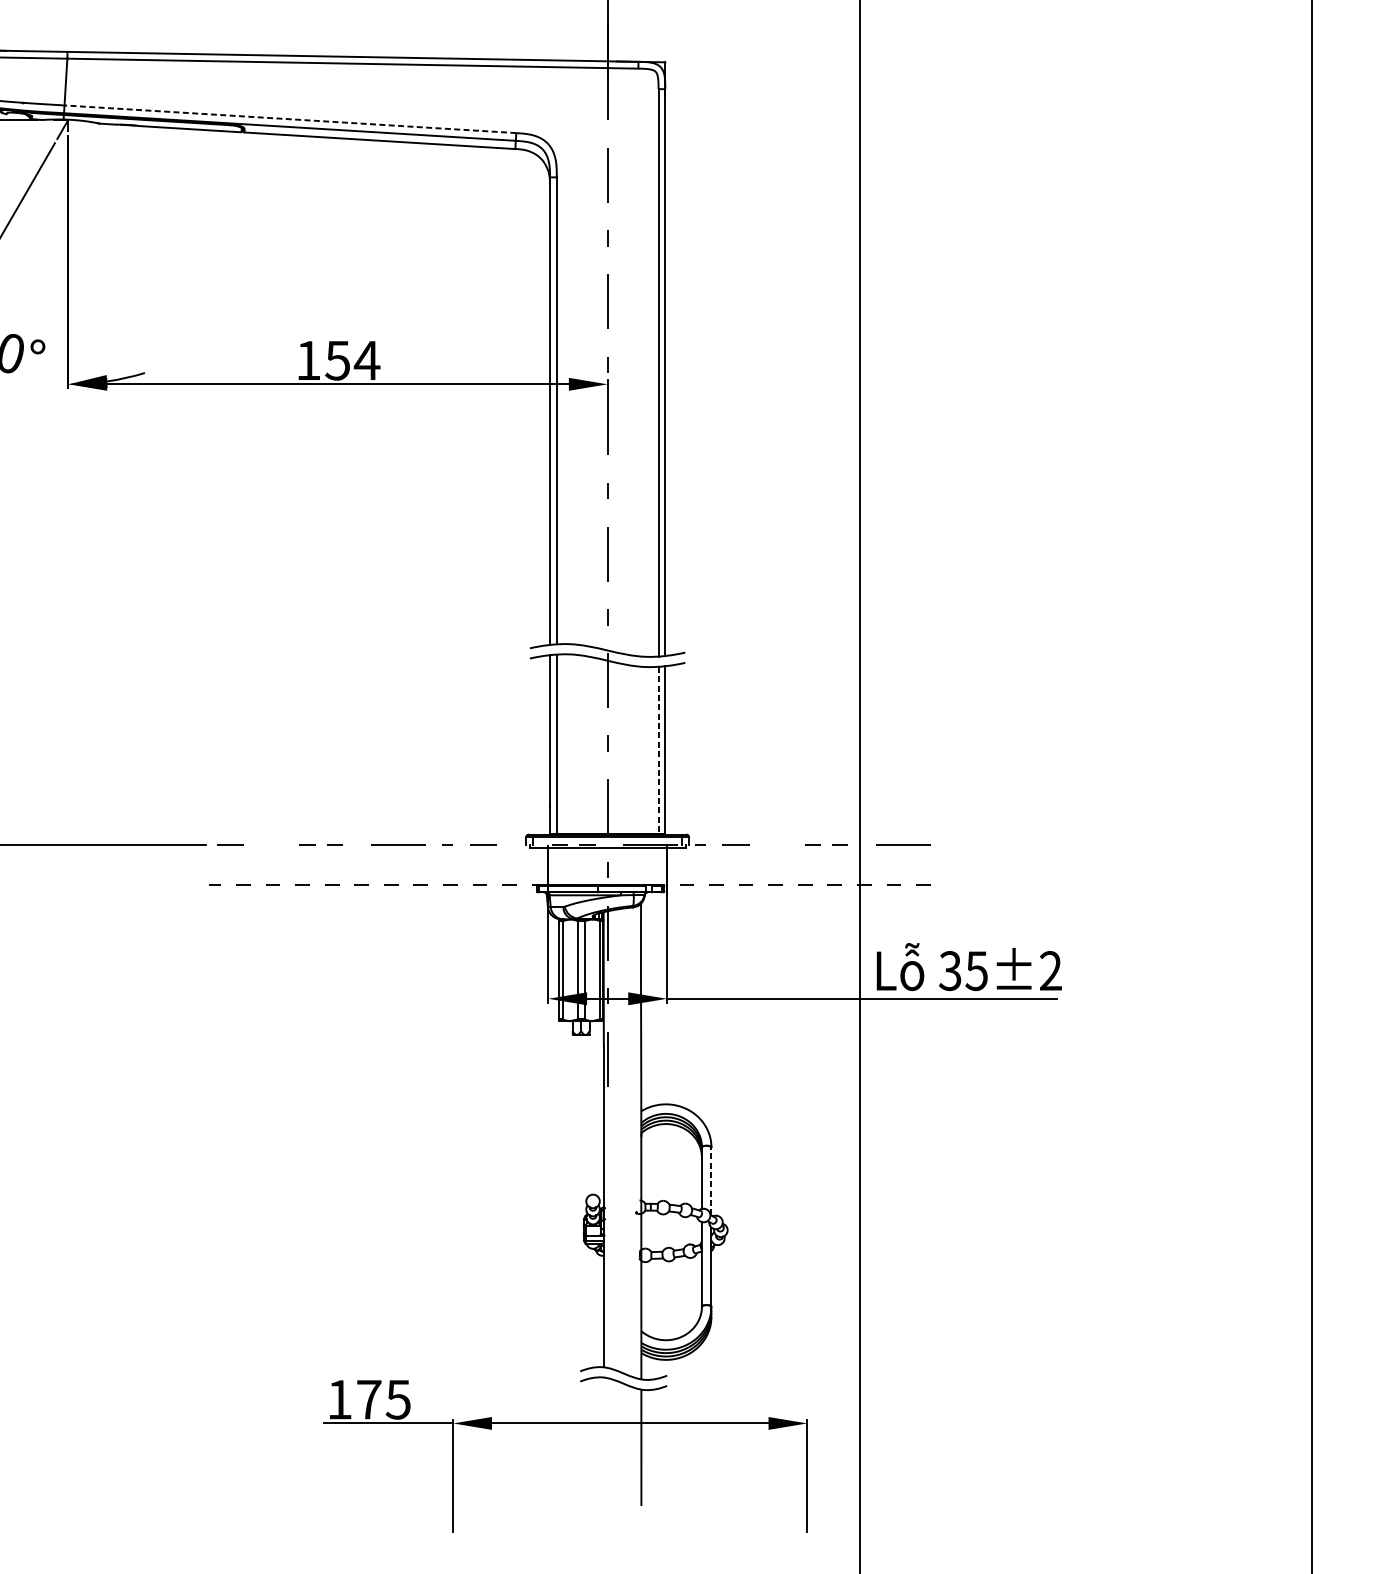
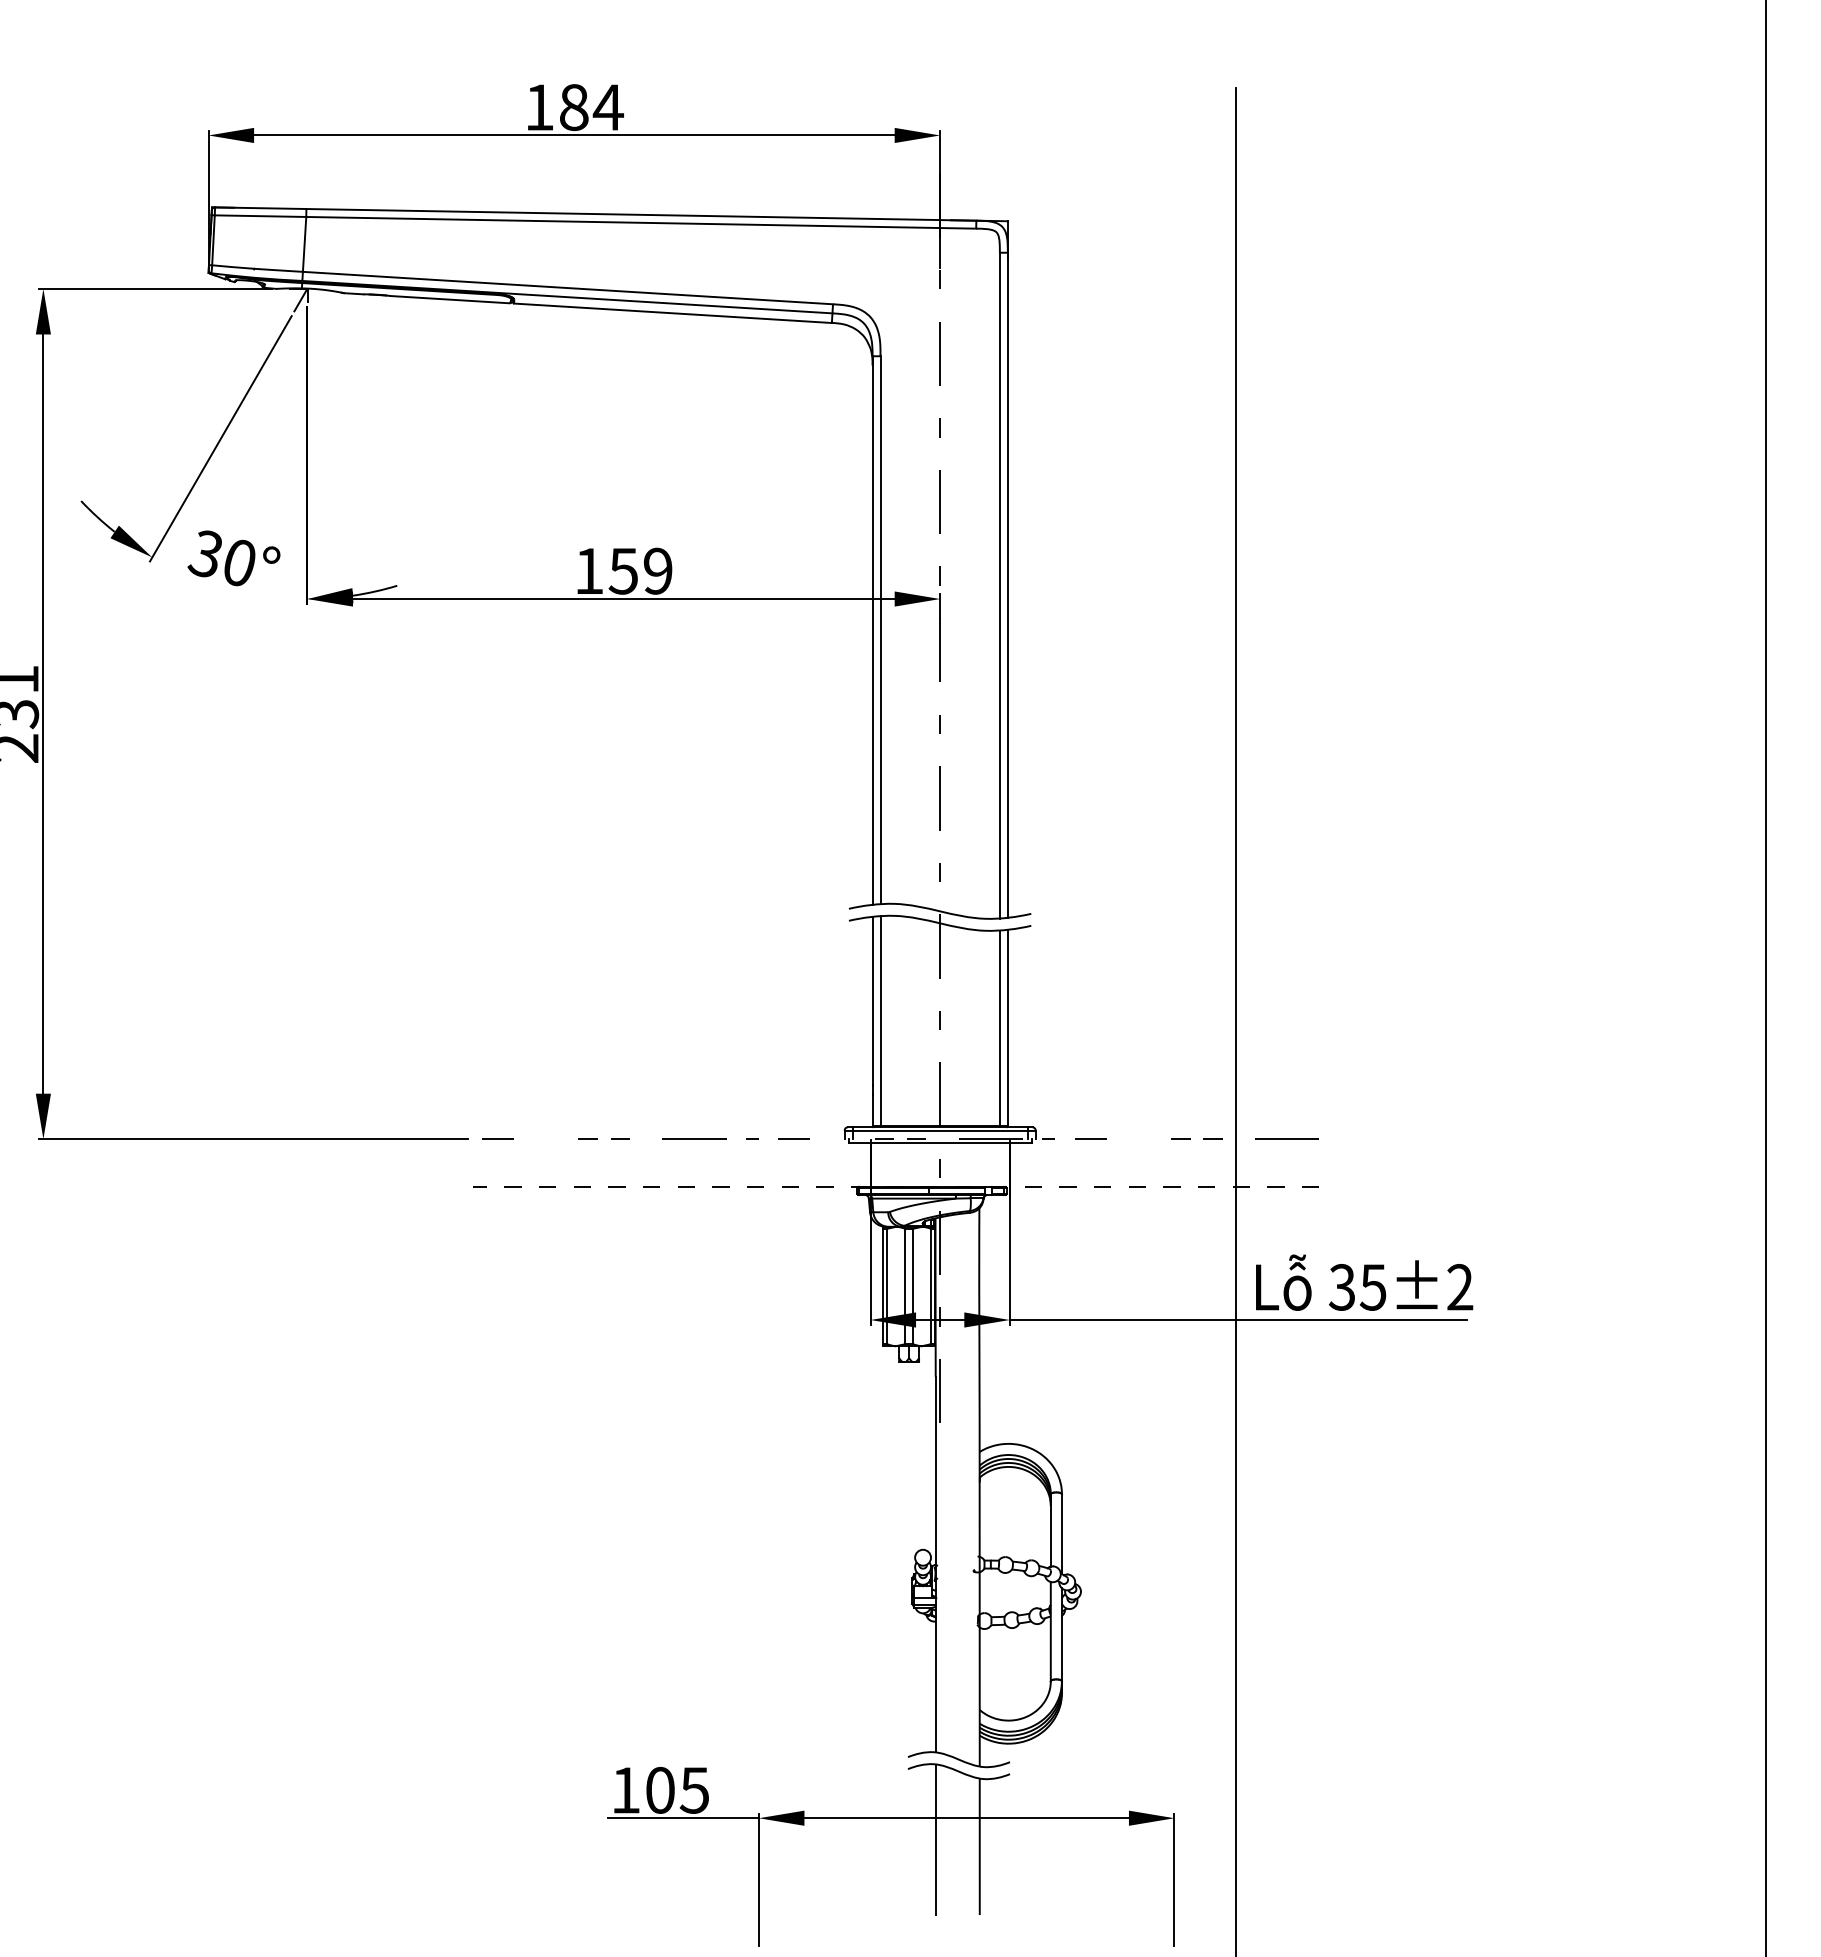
line: (290, 119) -> (567, 288), dashed -> solid
text: (366, 359) -> (657, 570), 154 -> 159
line: (658, 750) -> (999, 1028), dashed -> solid
line: (711, 1181) -> (1061, 1534), dashed -> solid
text: (369, 1398) -> (660, 1789), 175 -> 105
line: (603, 1442) -> (935, 1840), added

